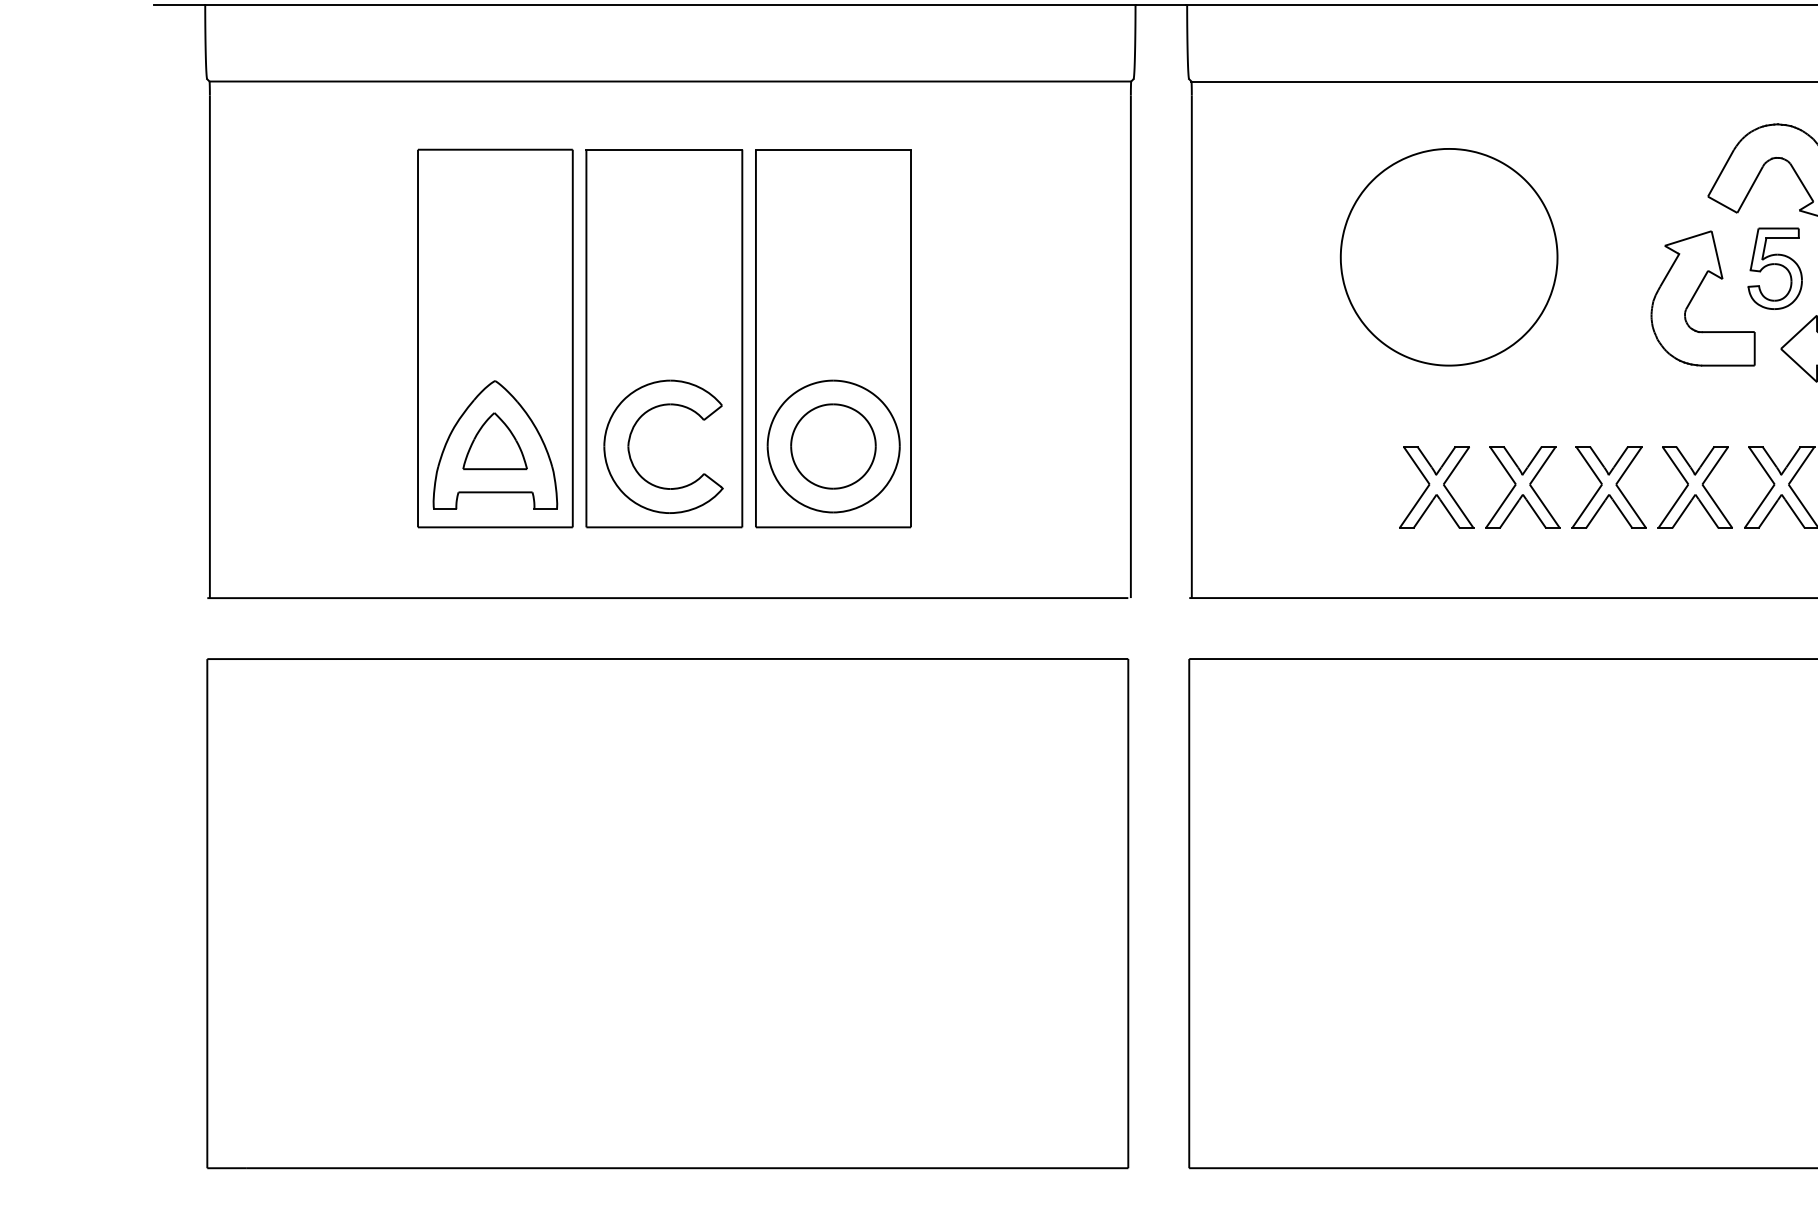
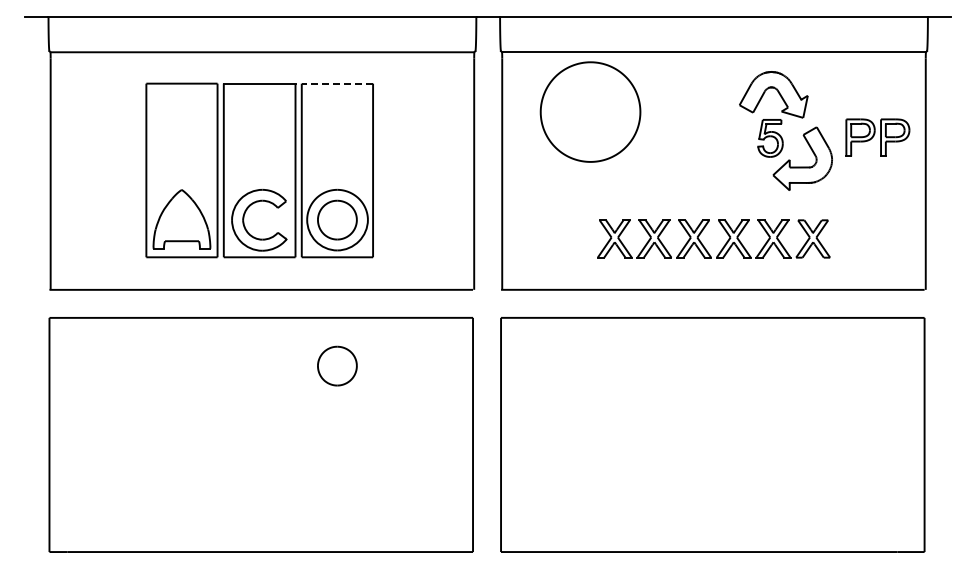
line: (833, 149) -> (337, 83), solid -> dashed
part: (1448, 255) -> (590, 111), moved
part: (1701, 297) -> (736, 151), removed
part: (494, 440) -> (181, 217), removed
part: (833, 762) -> (337, 365), added

